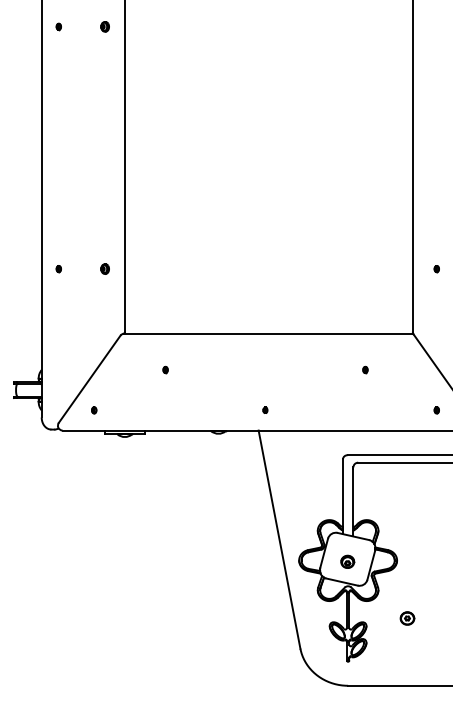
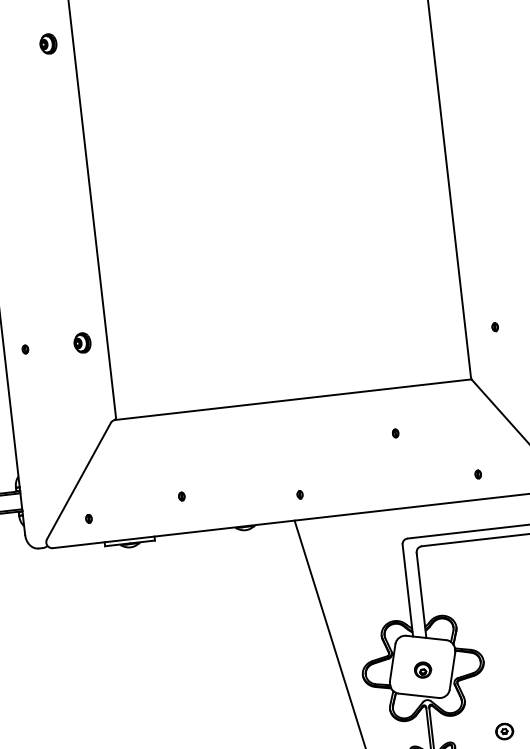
part: (104, 26) -> (47, 43), size x1.6
part: (104, 268) -> (81, 342), size x1.6
part: (436, 269) -> (494, 327), moved
part: (165, 369) -> (181, 495), moved
part: (365, 369) -> (395, 432), moved
part: (436, 410) -> (477, 474), moved

